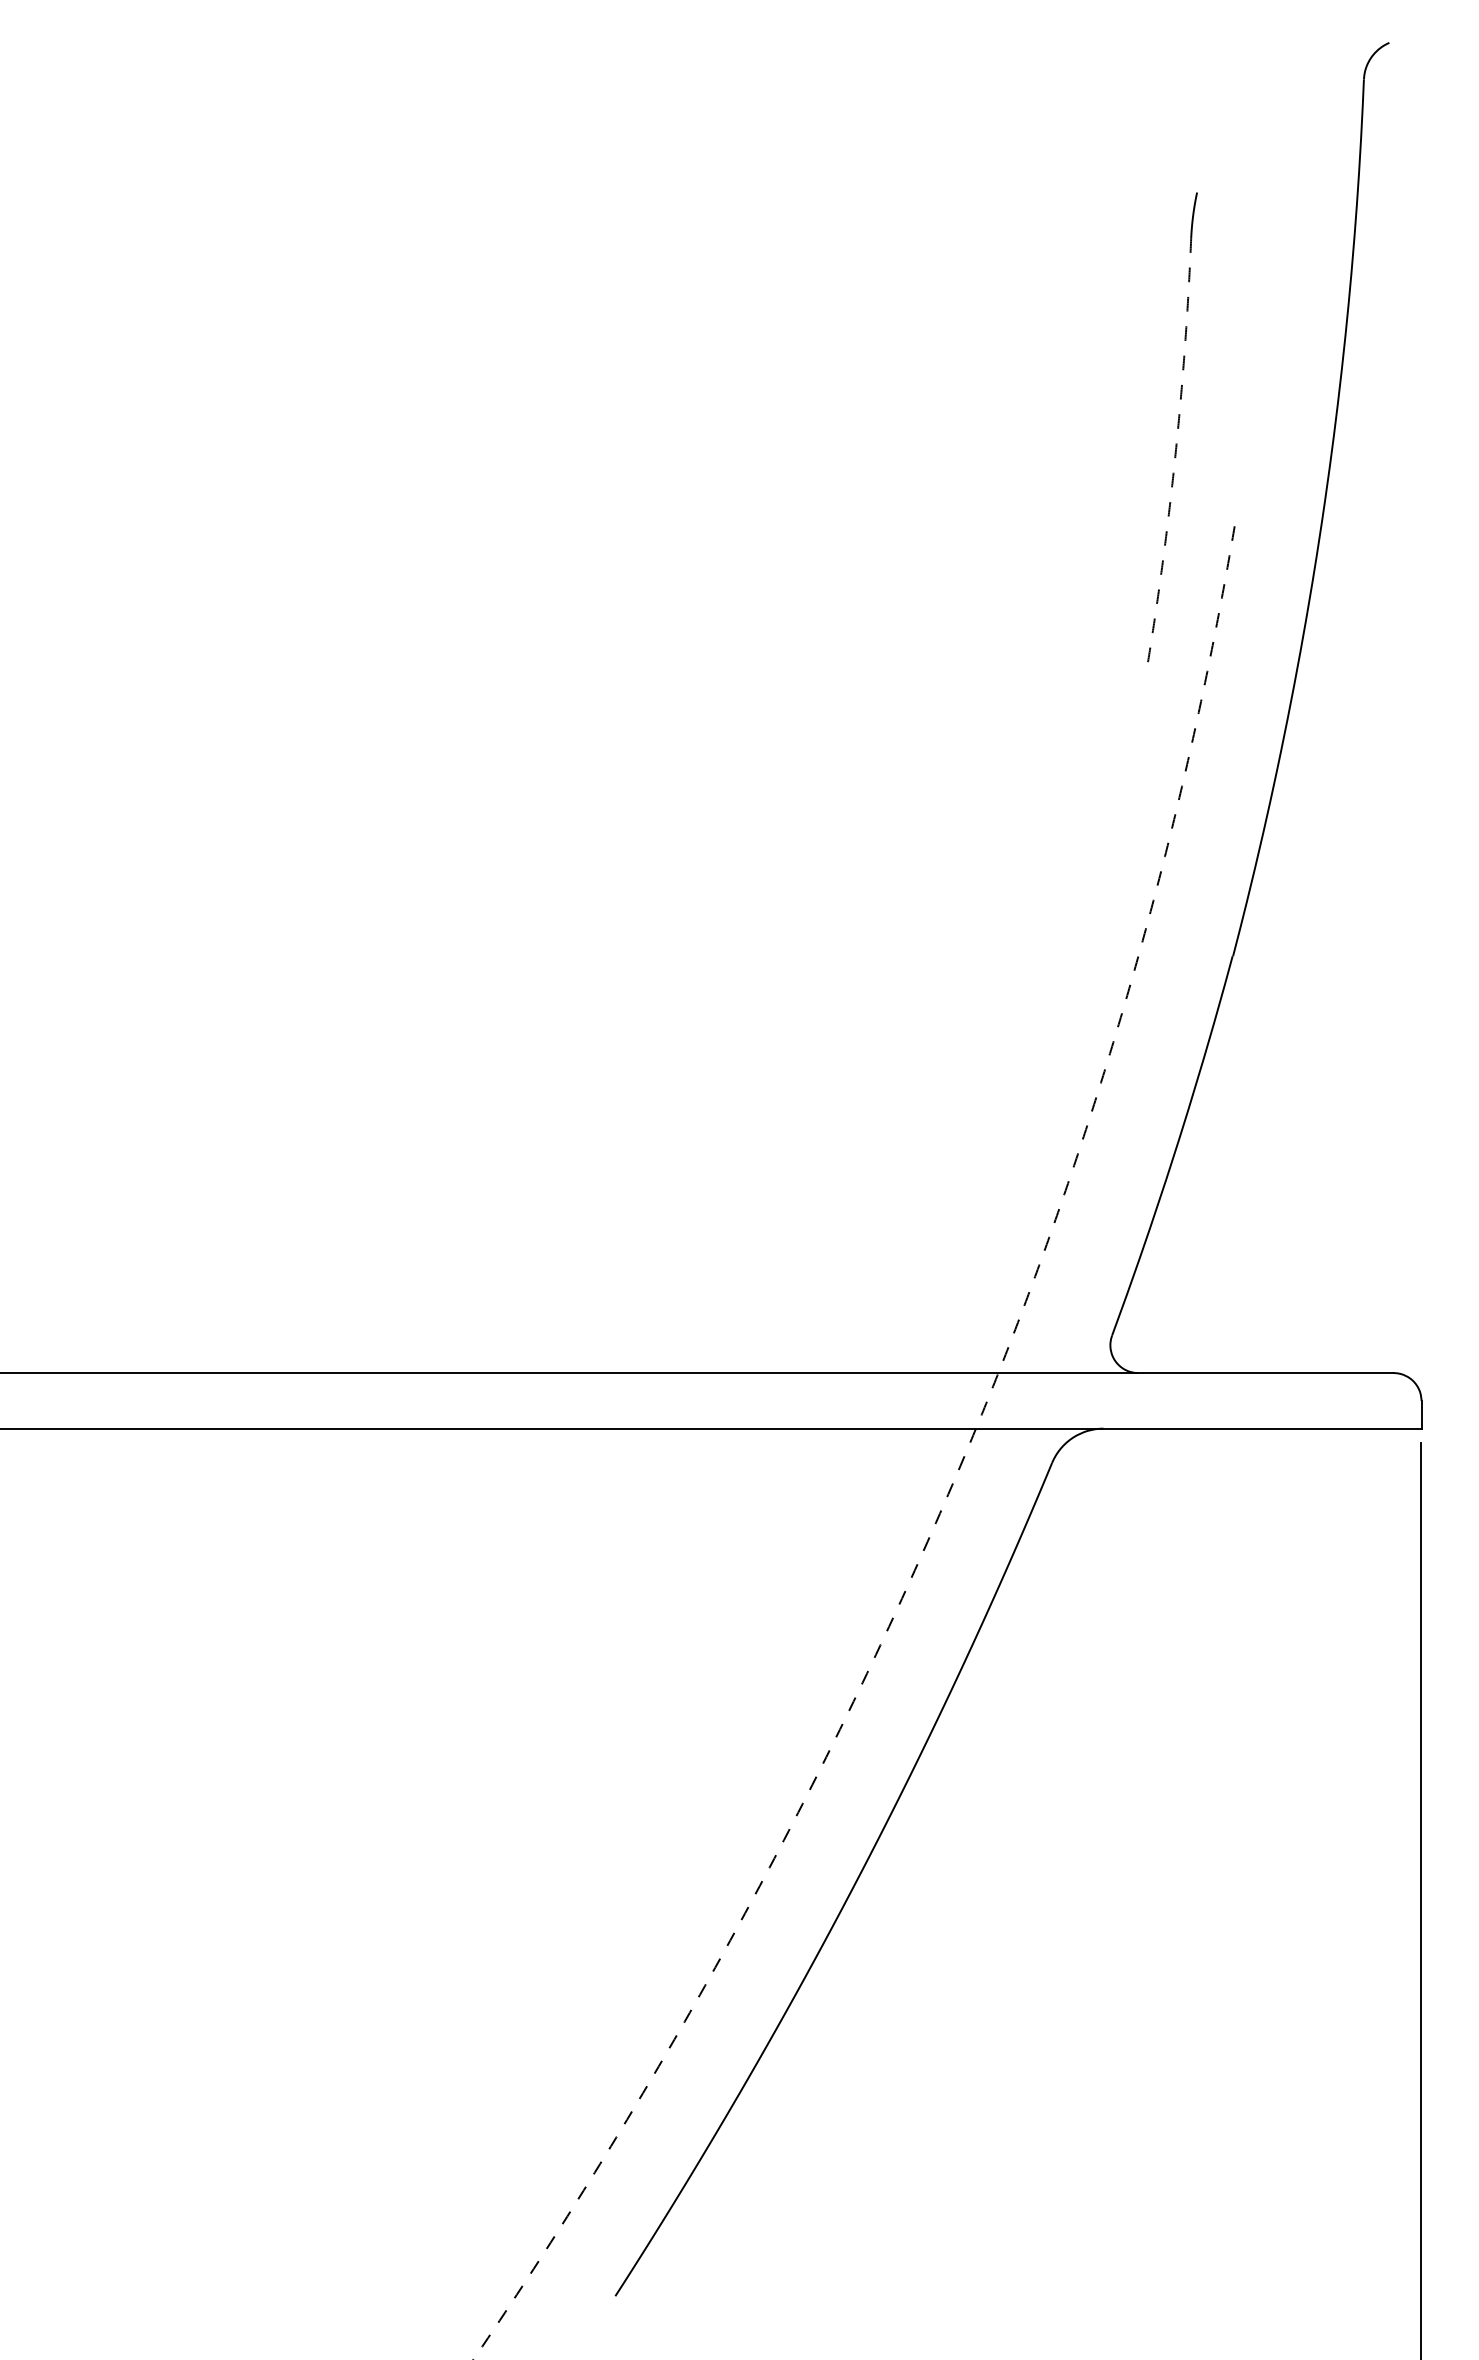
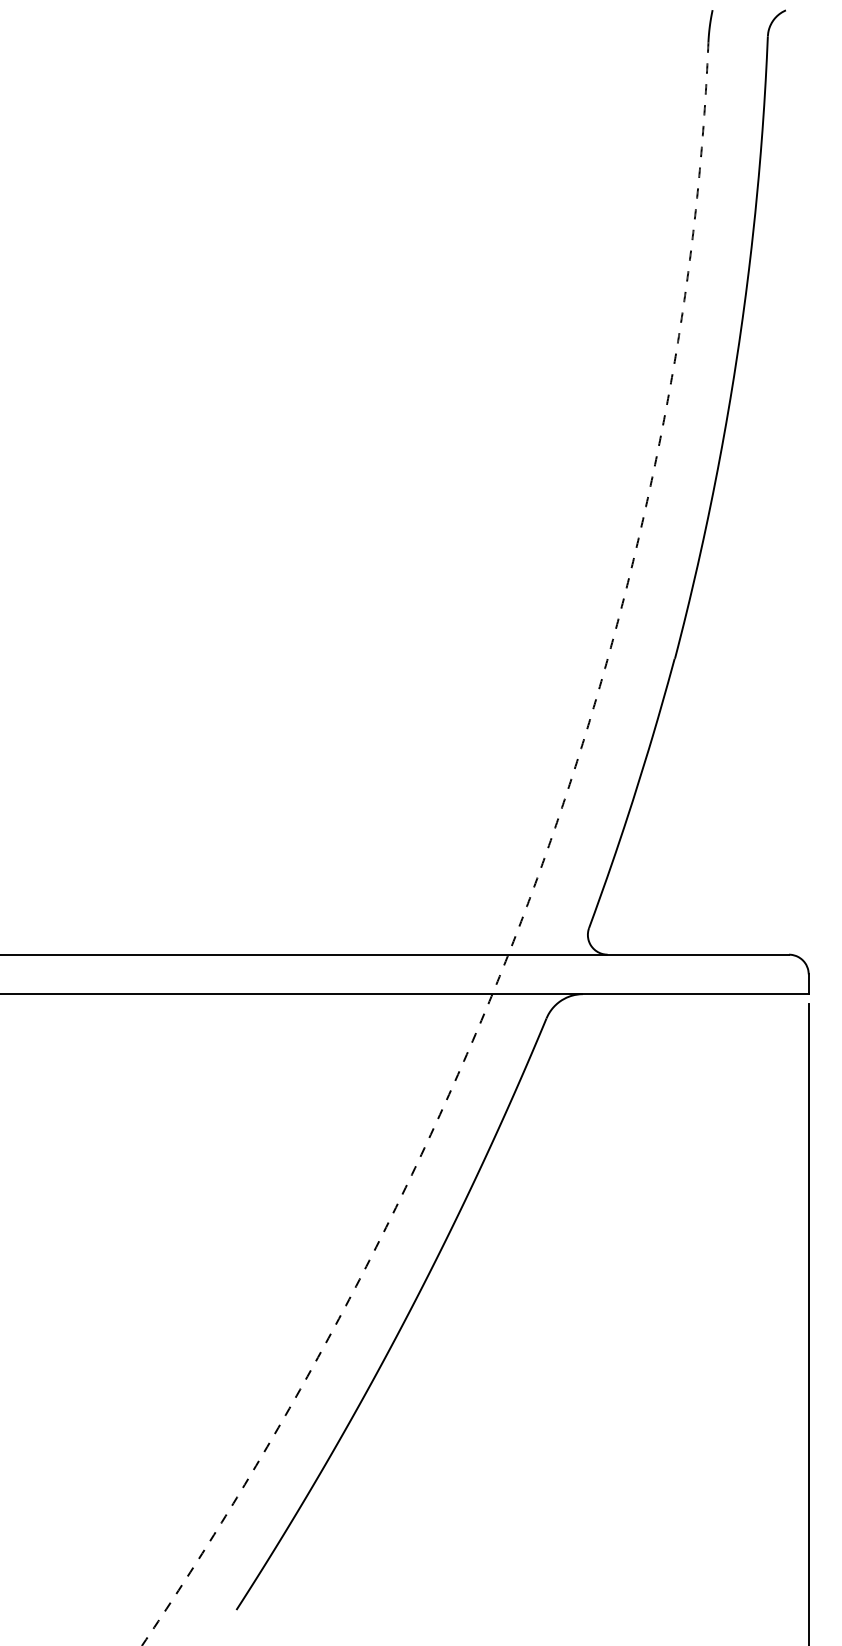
part: (1172, 427) -> (695, 176), moved

